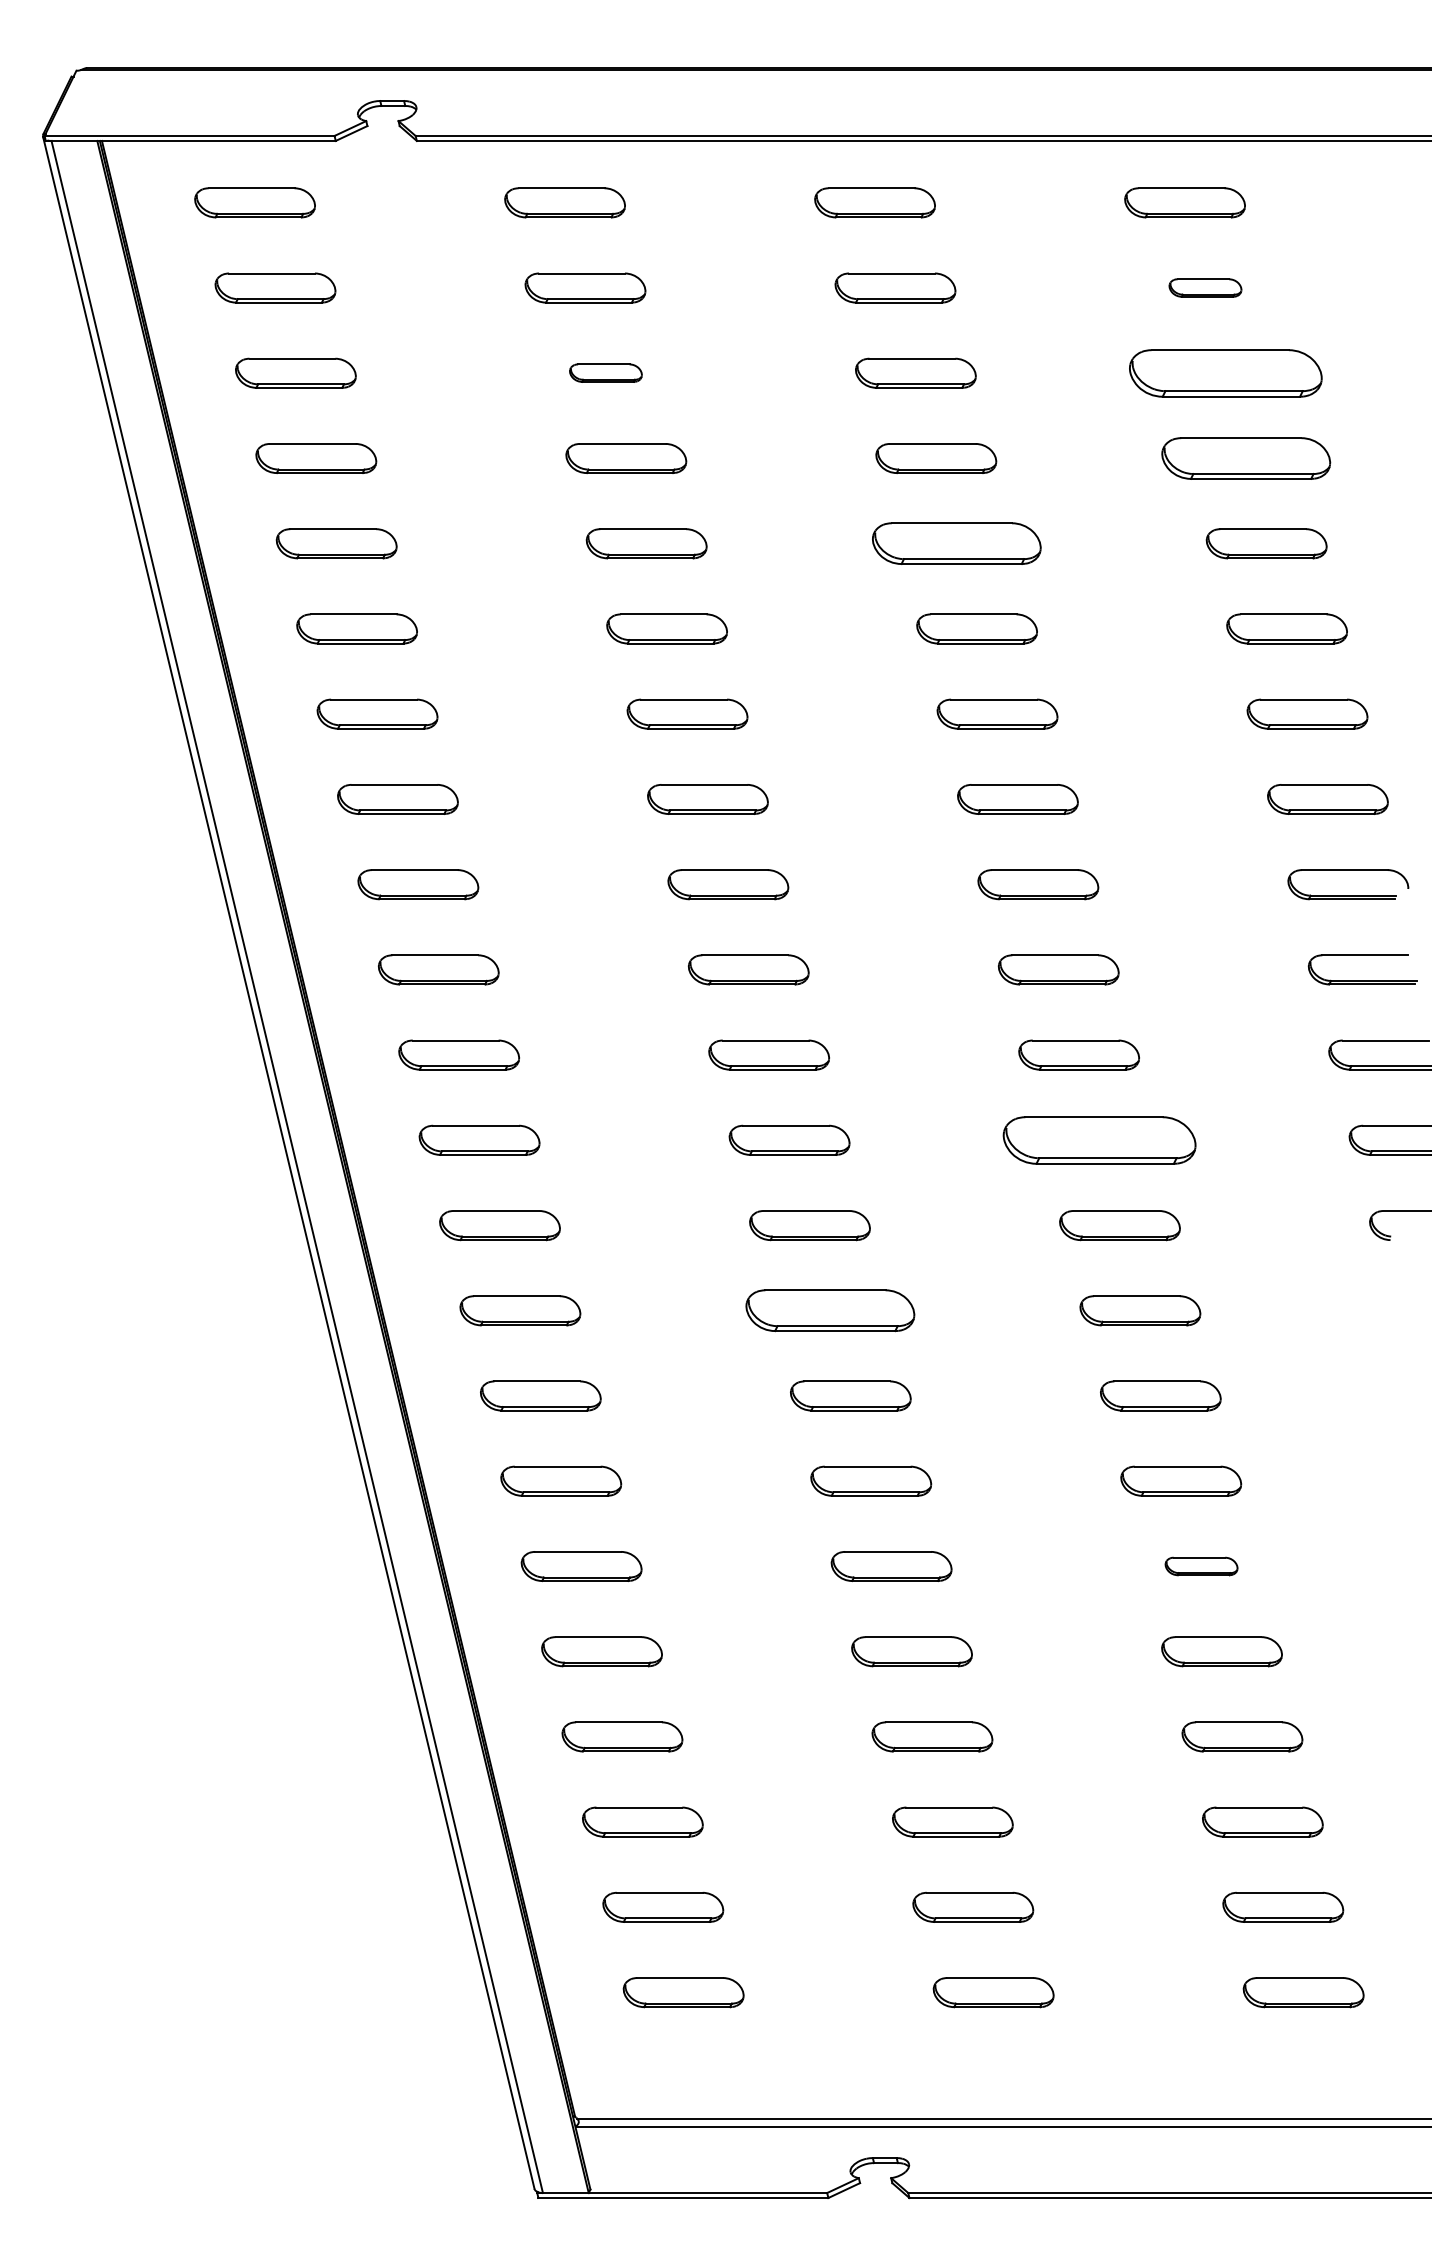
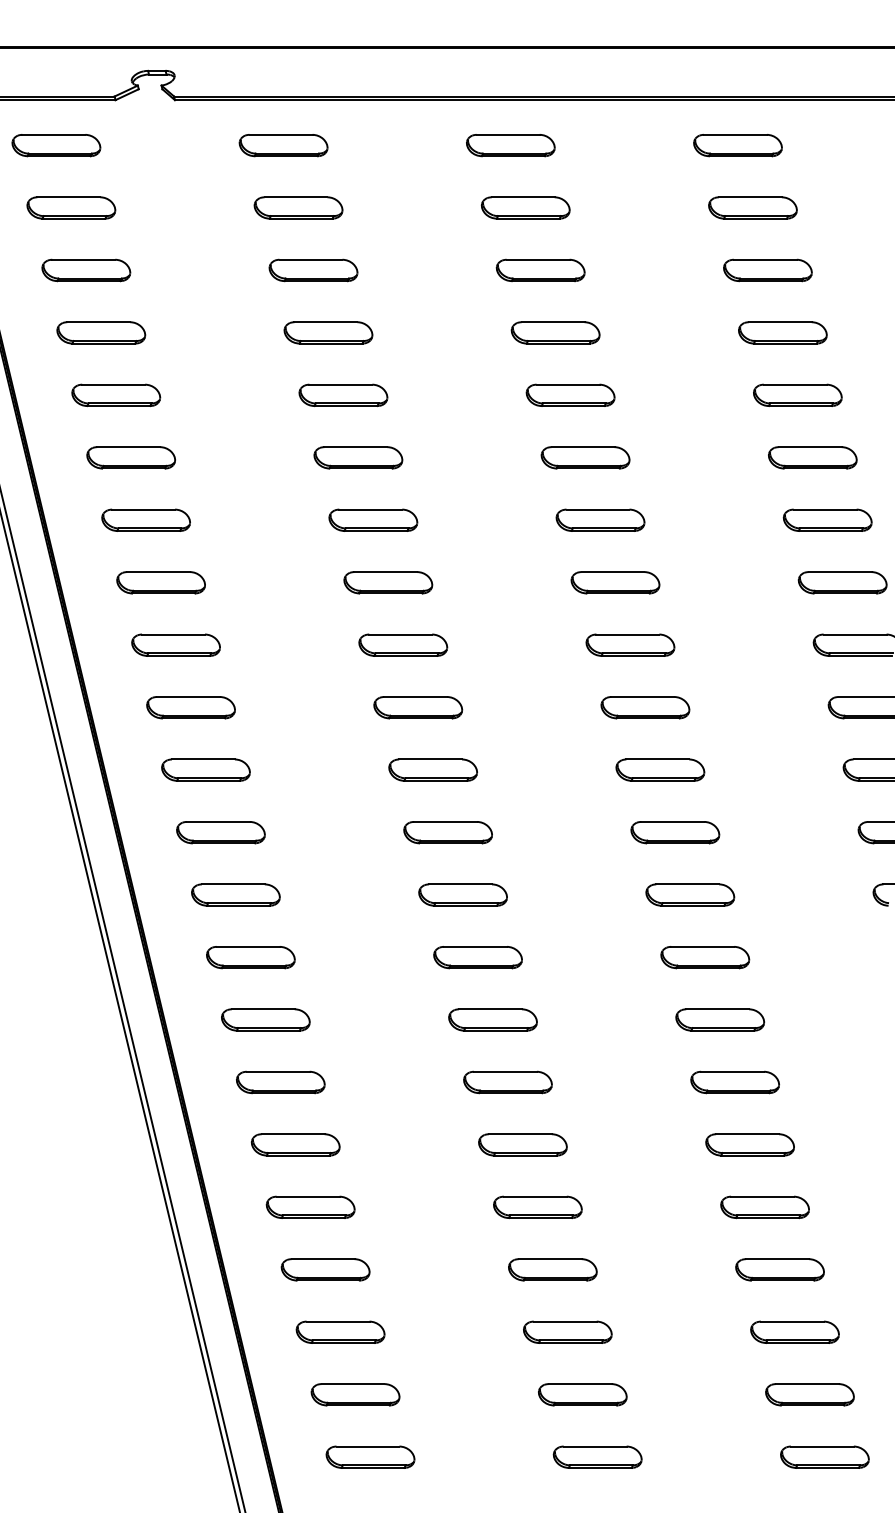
part: (1205, 287) -> (752, 207), size x1.67
part: (605, 372) -> (313, 269), size x1.67
part: (1225, 372) -> (767, 269), size x0.62
part: (1246, 458) -> (783, 332), size x0.71
part: (956, 543) -> (570, 395), size x0.71
part: (1099, 1139) -> (675, 831), size x0.62
part: (830, 1310) -> (478, 957), size x0.71
part: (1201, 1566) -> (750, 1144), size x1.67

